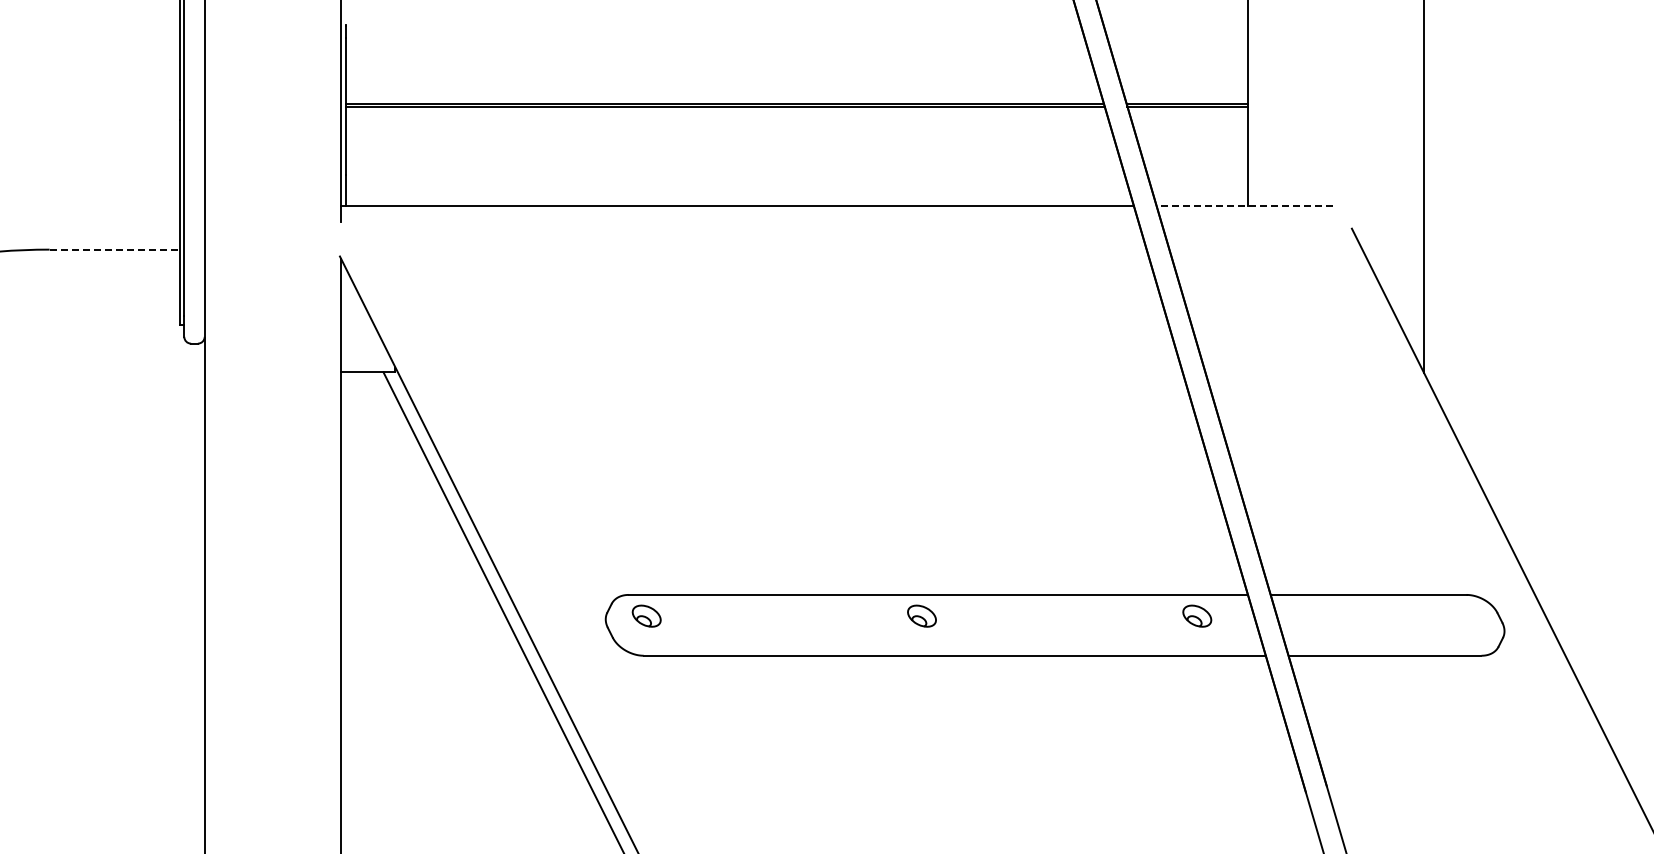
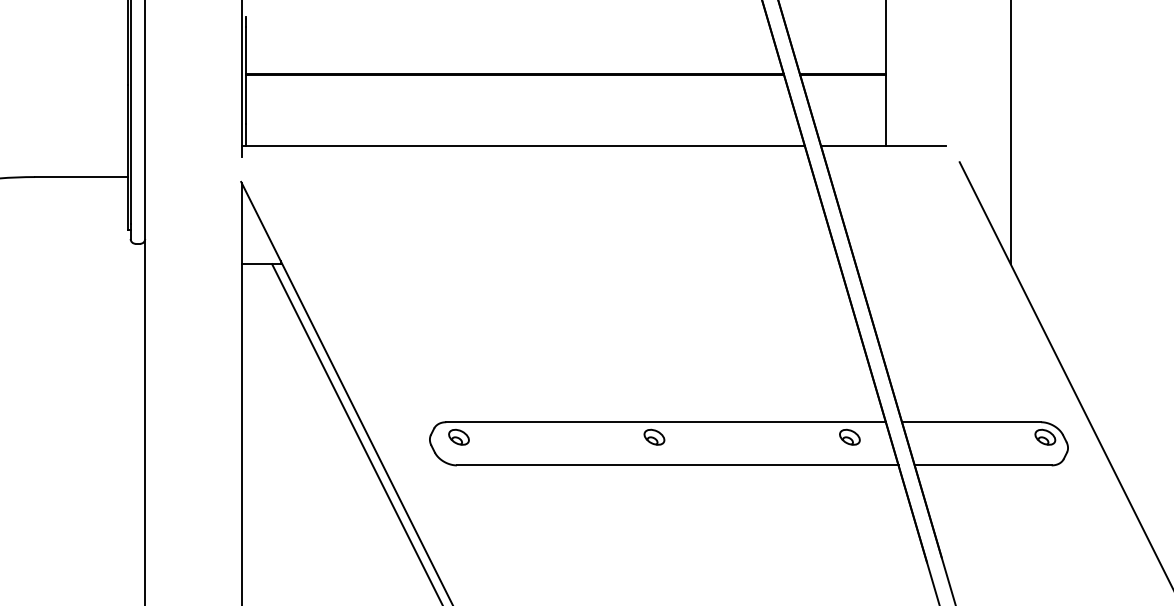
line: (1244, 206) -> (883, 146), dashed -> solid
line: (115, 249) -> (81, 176), dashed -> solid
part: (1472, 615) -> (1045, 436), added

